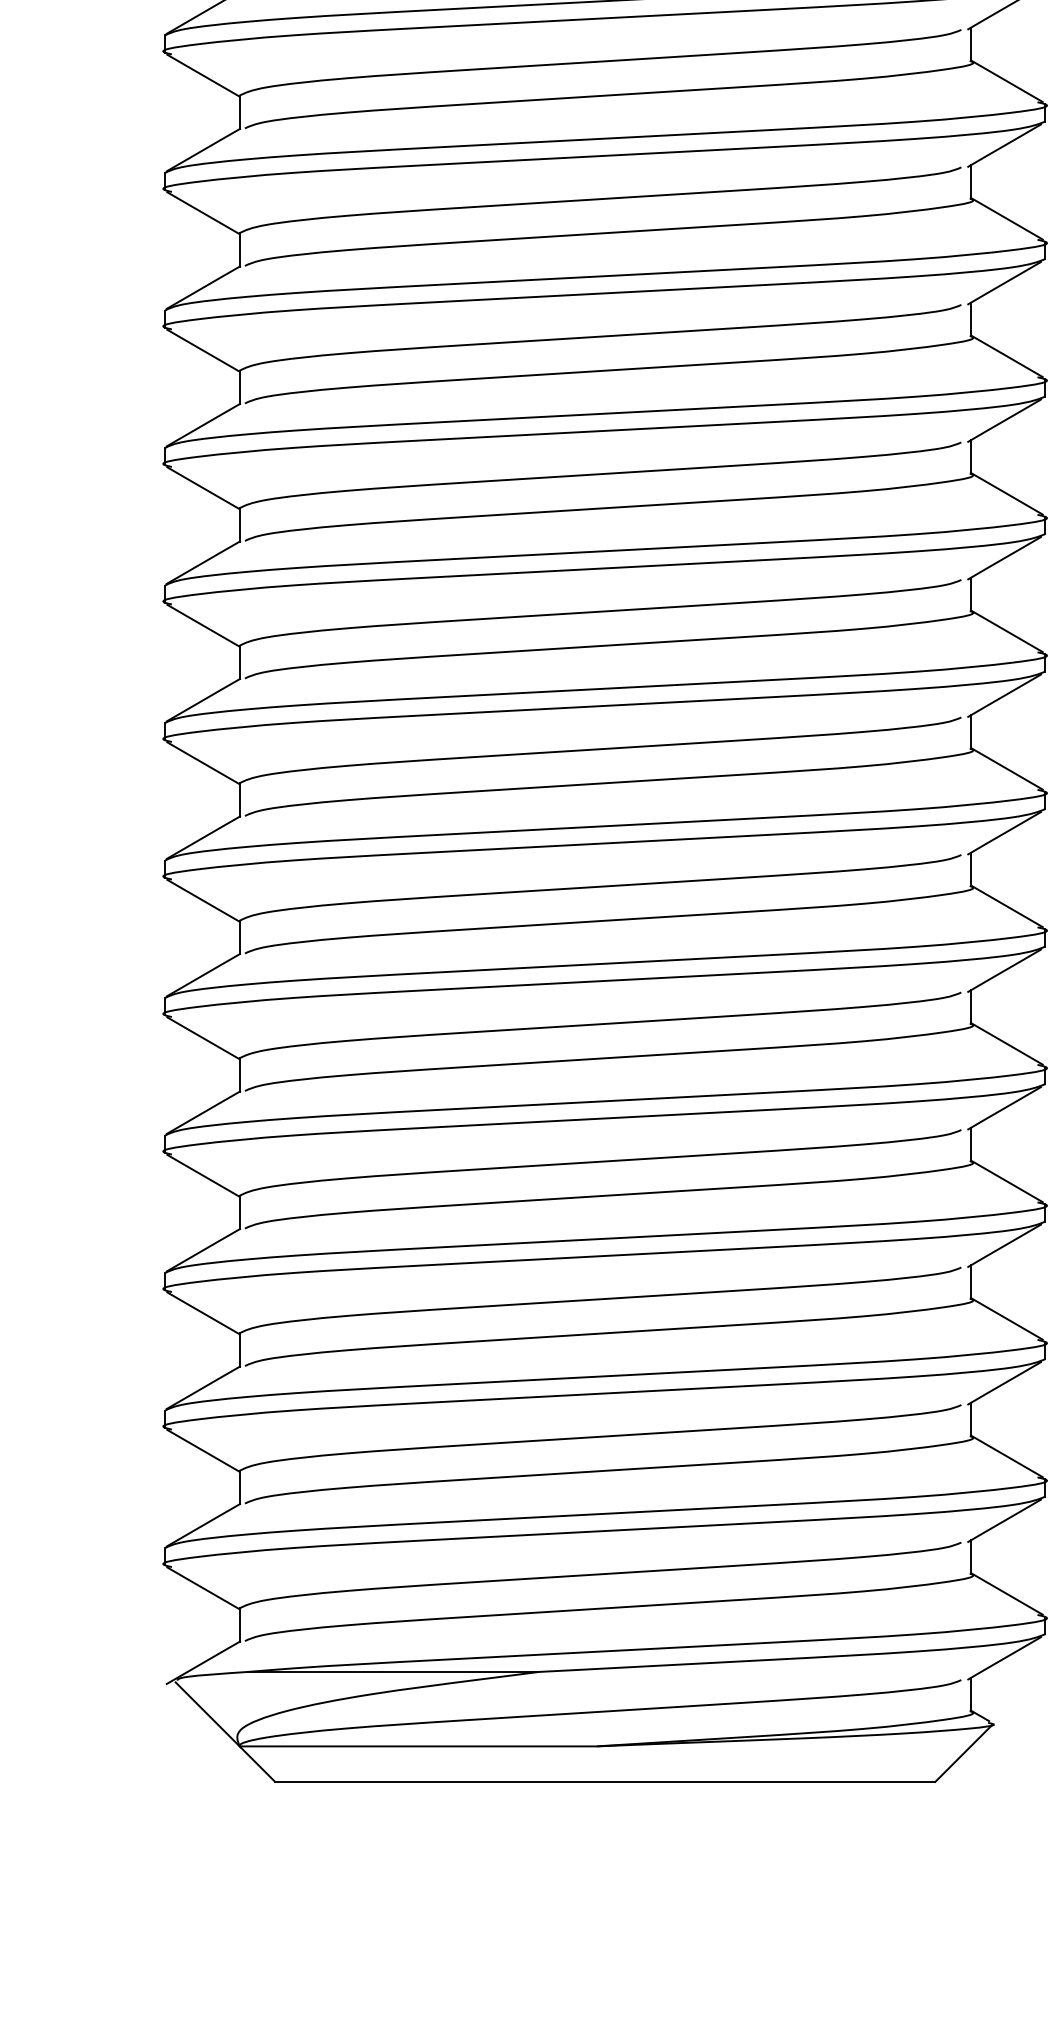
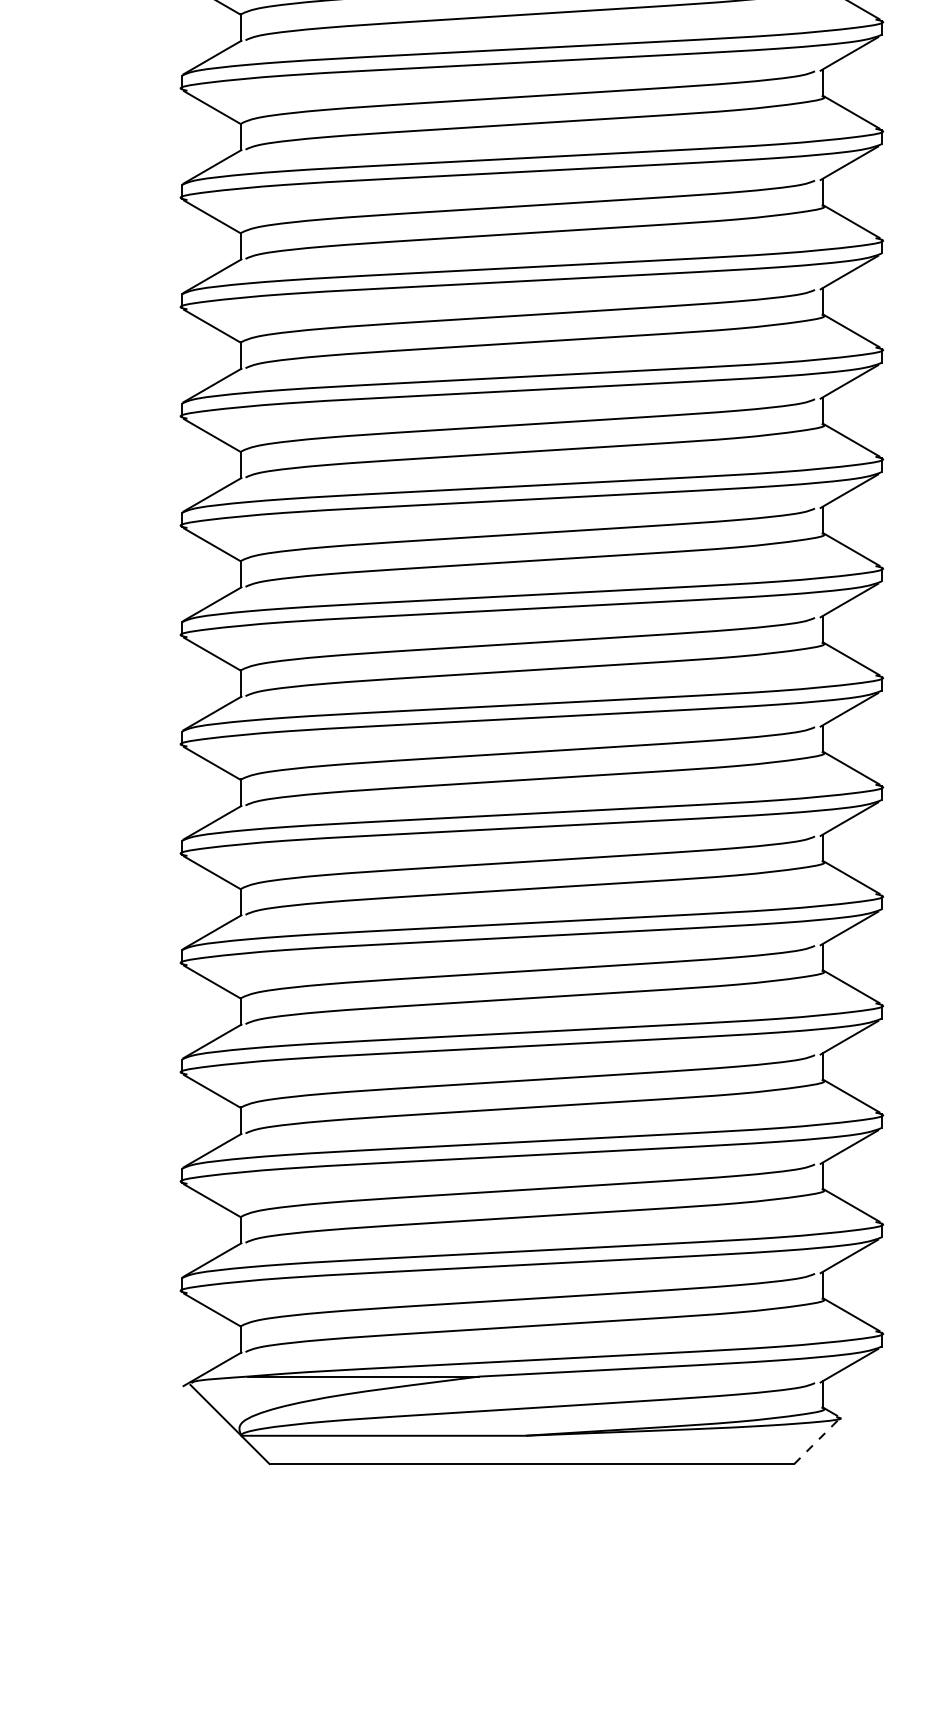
line: (964, 1752) -> (817, 1440), solid -> dashed

